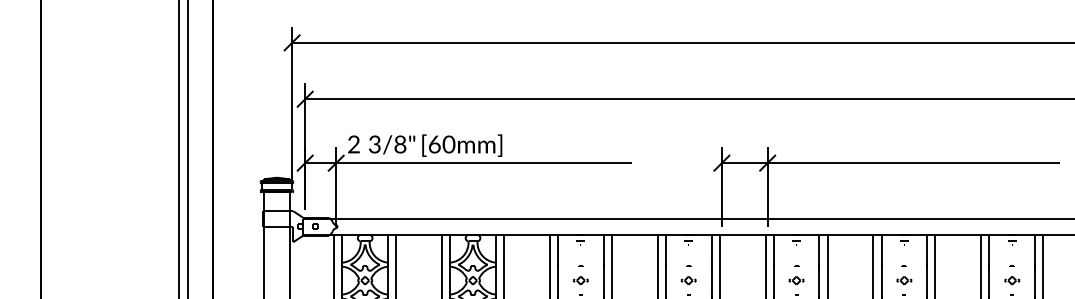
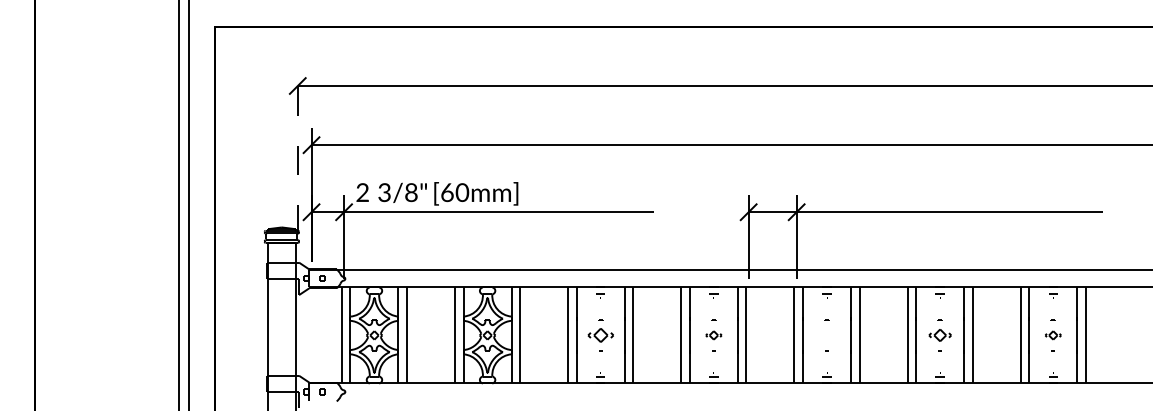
line: (291, 105) -> (297, 151), solid -> dashed
part: (580, 280) -> (600, 335), size x1.6
part: (796, 280) -> (826, 335), removed
part: (903, 280) -> (939, 335), size x1.4

